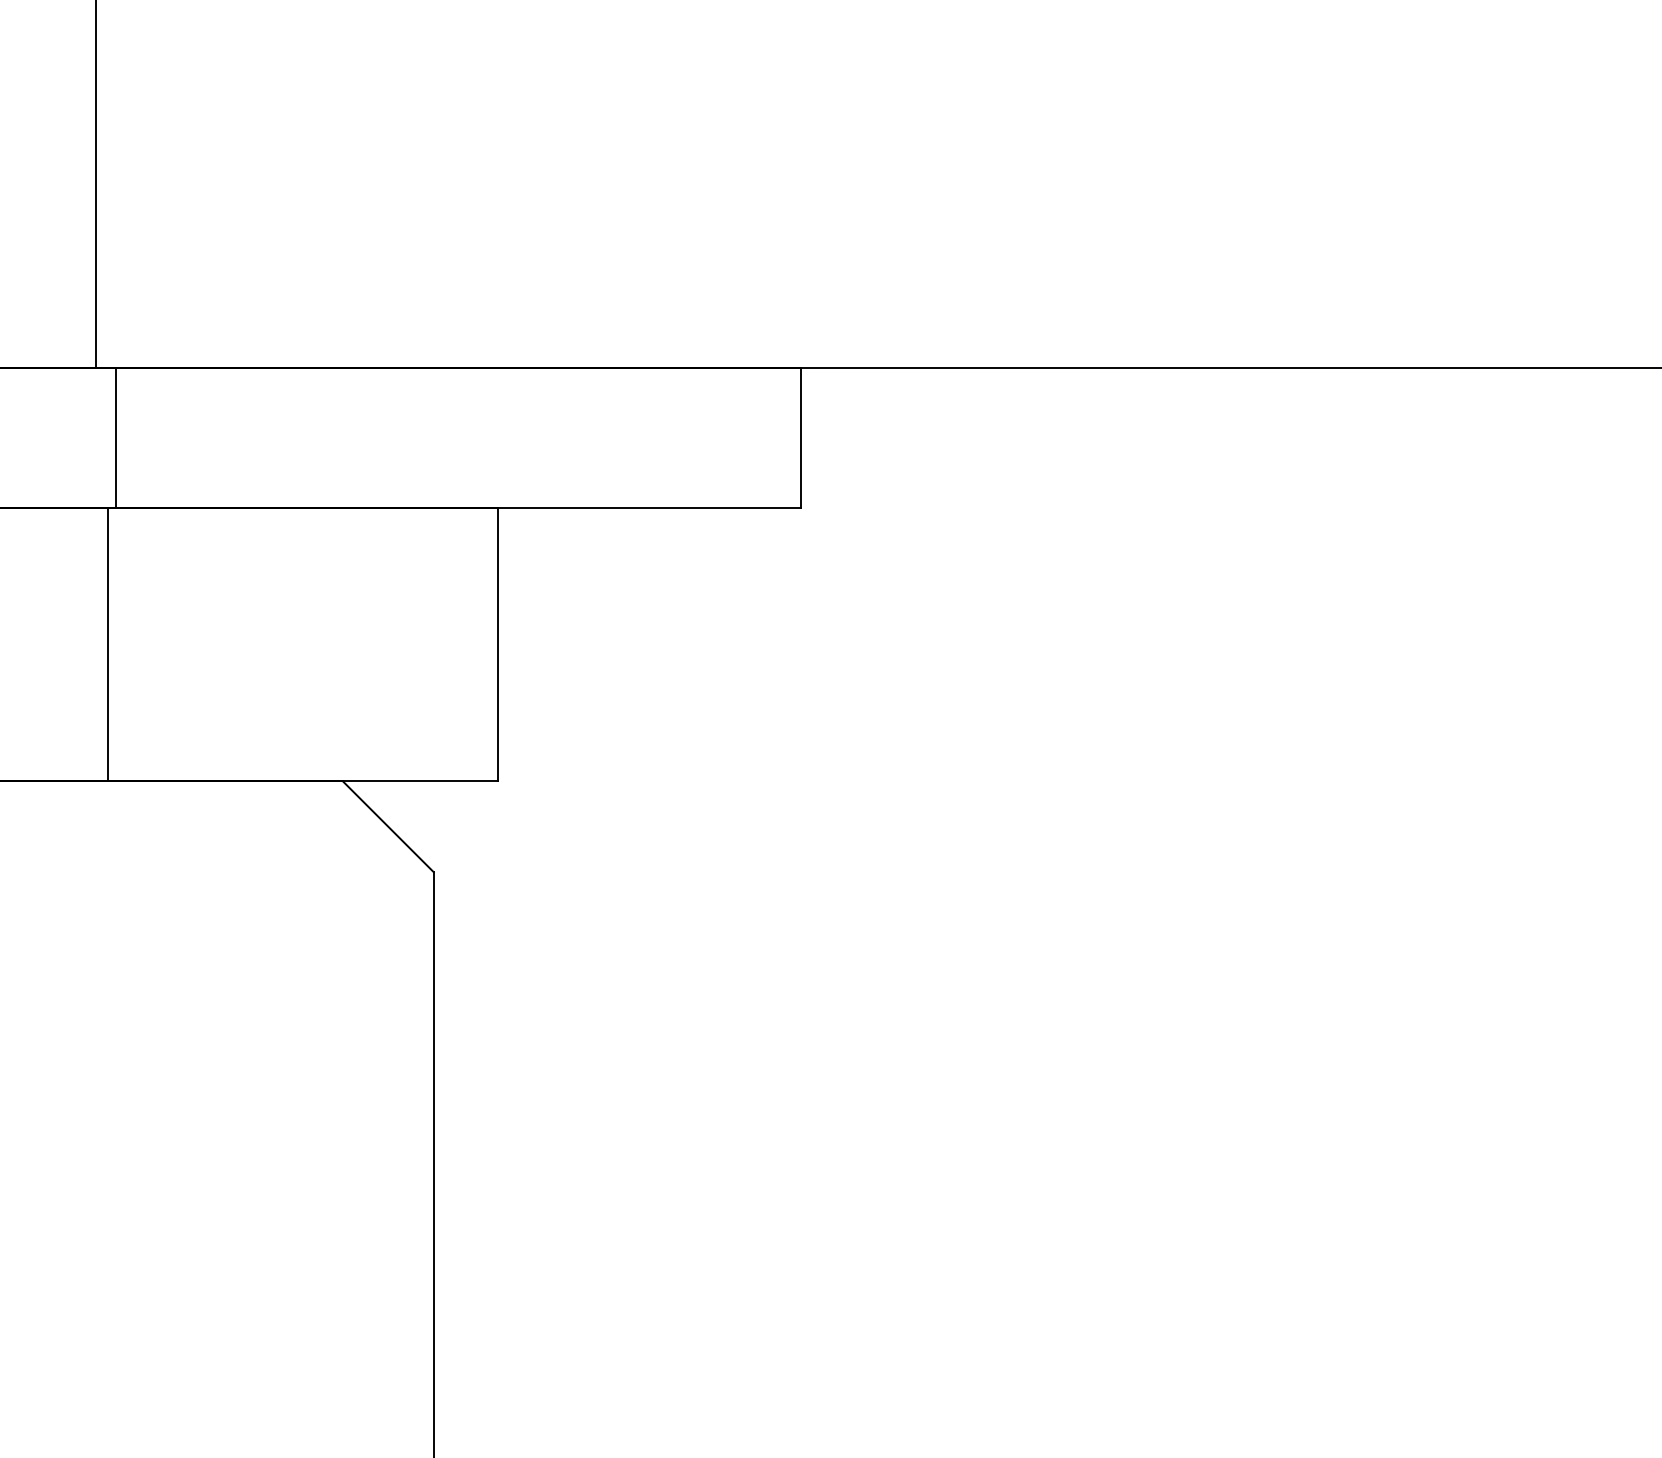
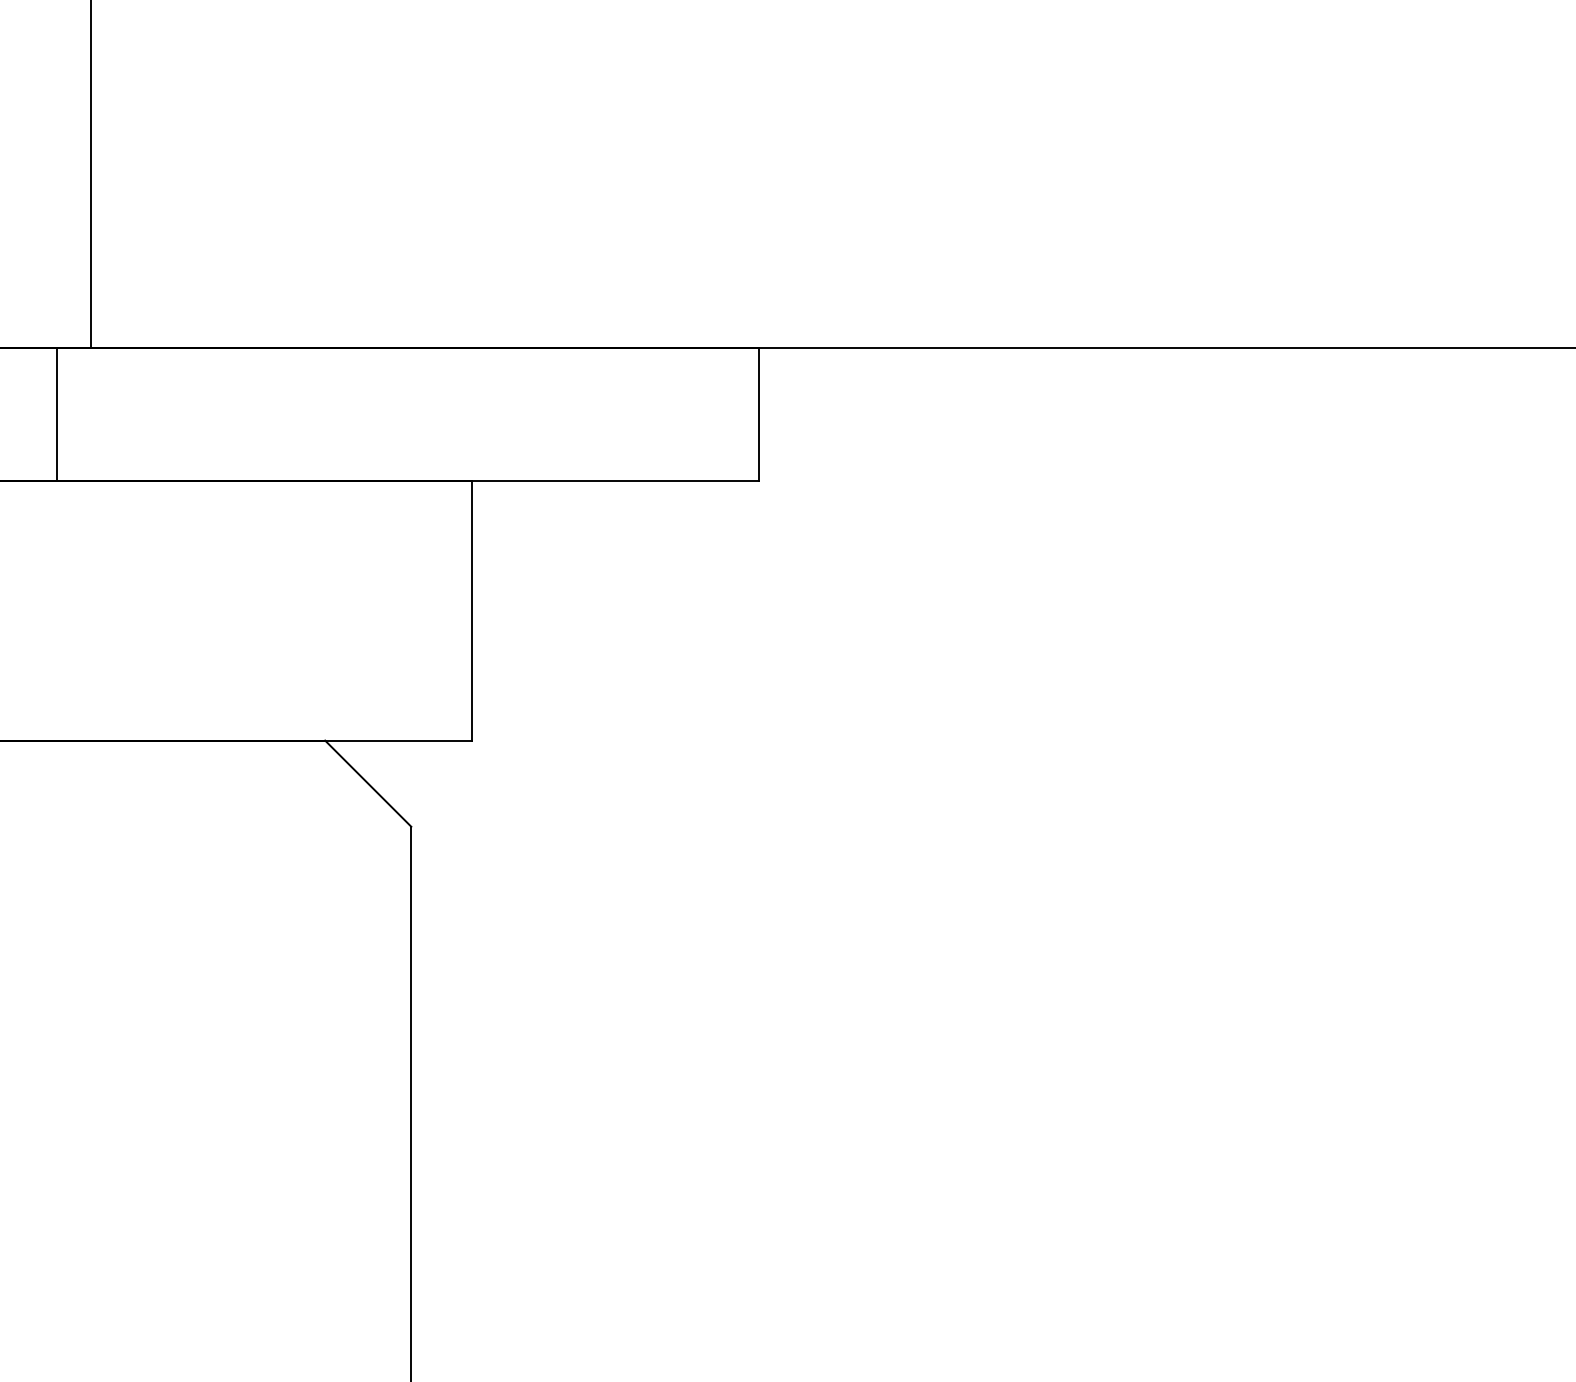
line: (116, 437) -> (57, 414), moved
line: (107, 644) -> (101, 610), removed

